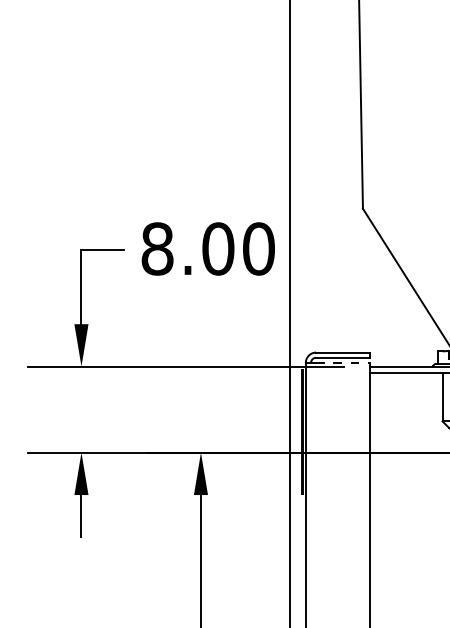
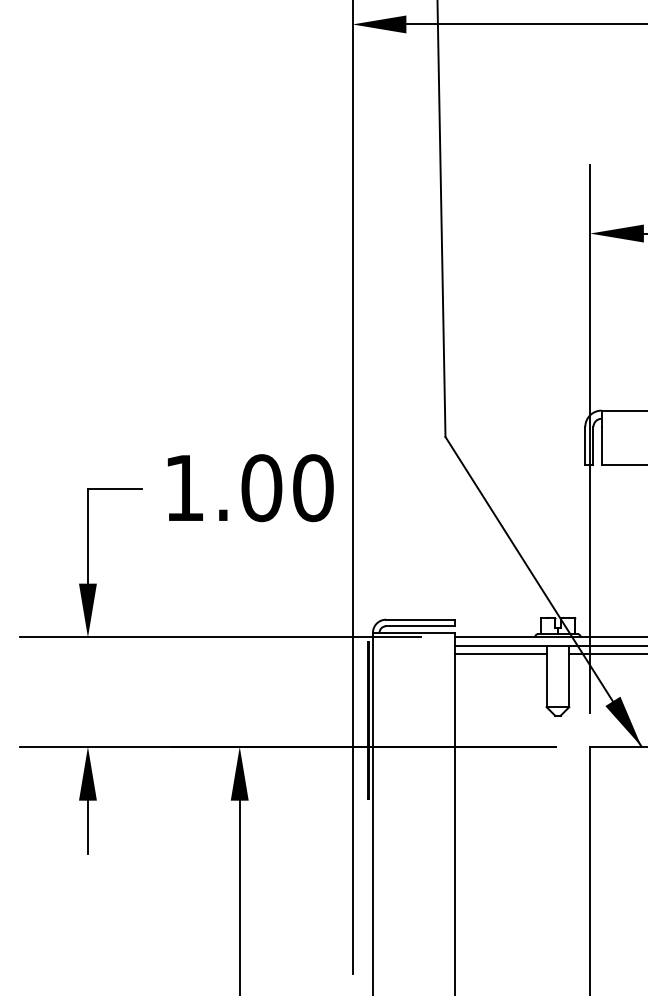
text: (157, 249) -> (184, 488), 8.00 -> 1.00
line: (344, 362) -> (421, 632), dashed -> solid
line: (406, 379) -> (500, 653), added

